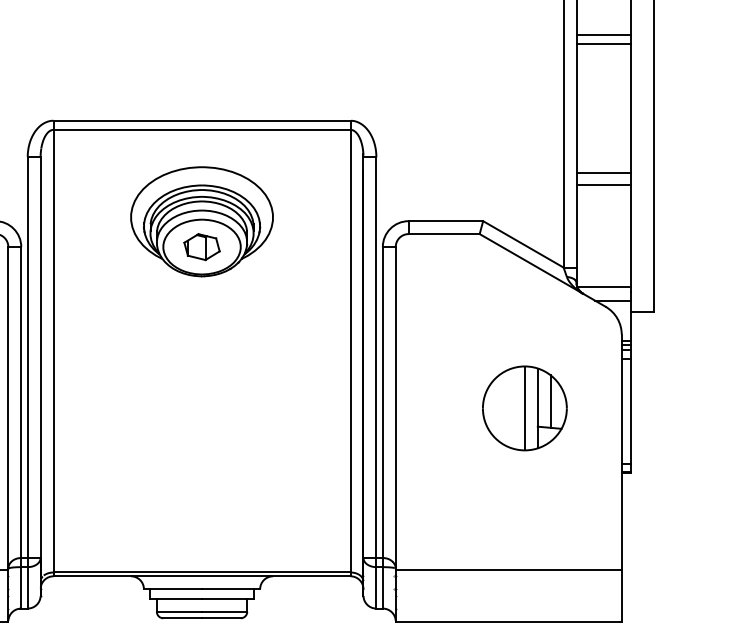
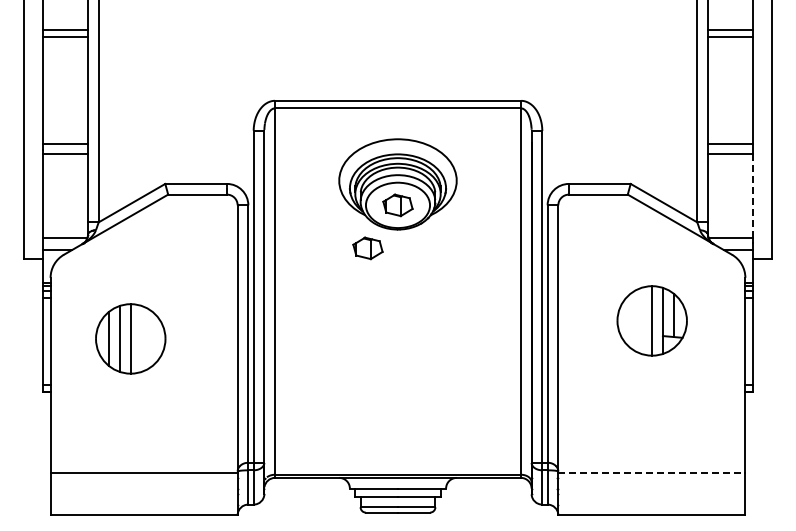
line: (631, 236) -> (753, 196), solid -> dashed
part: (165, 299) -> (367, 248), added
part: (524, 407) -> (651, 320), moved
line: (508, 569) -> (651, 472), solid -> dashed

